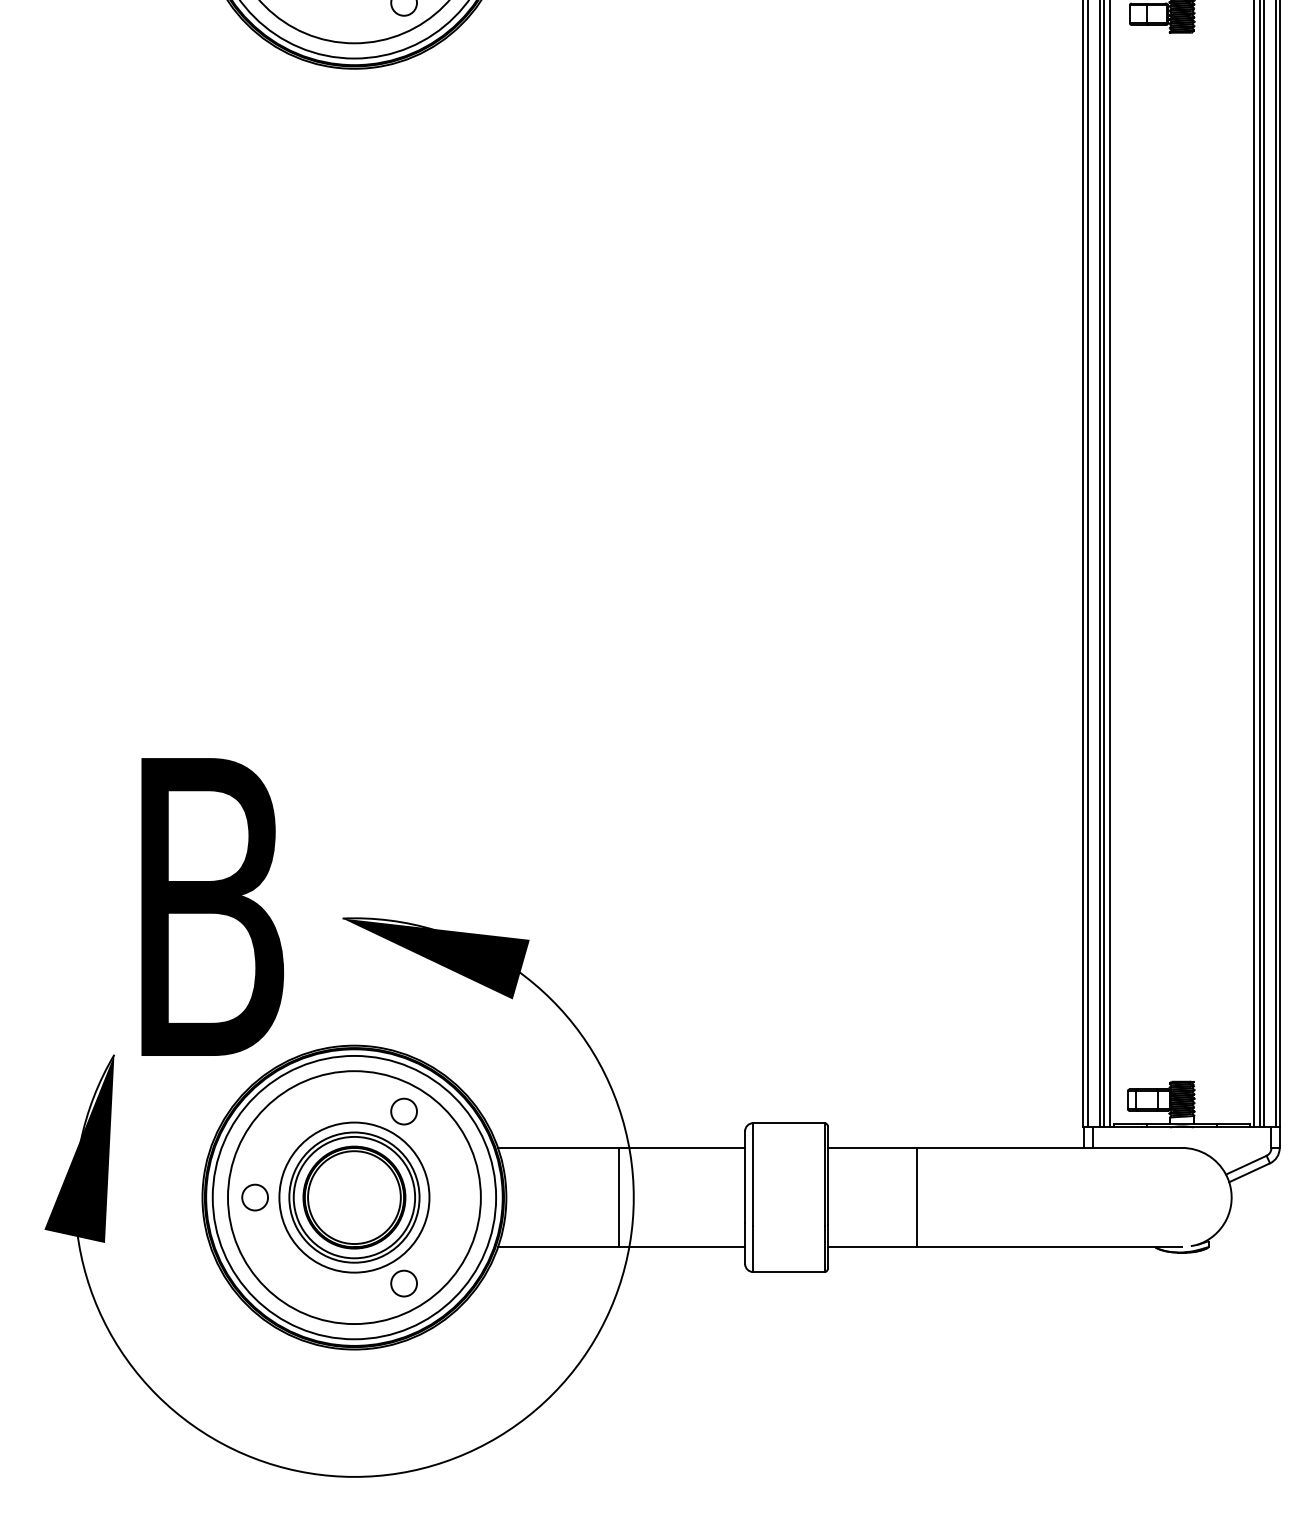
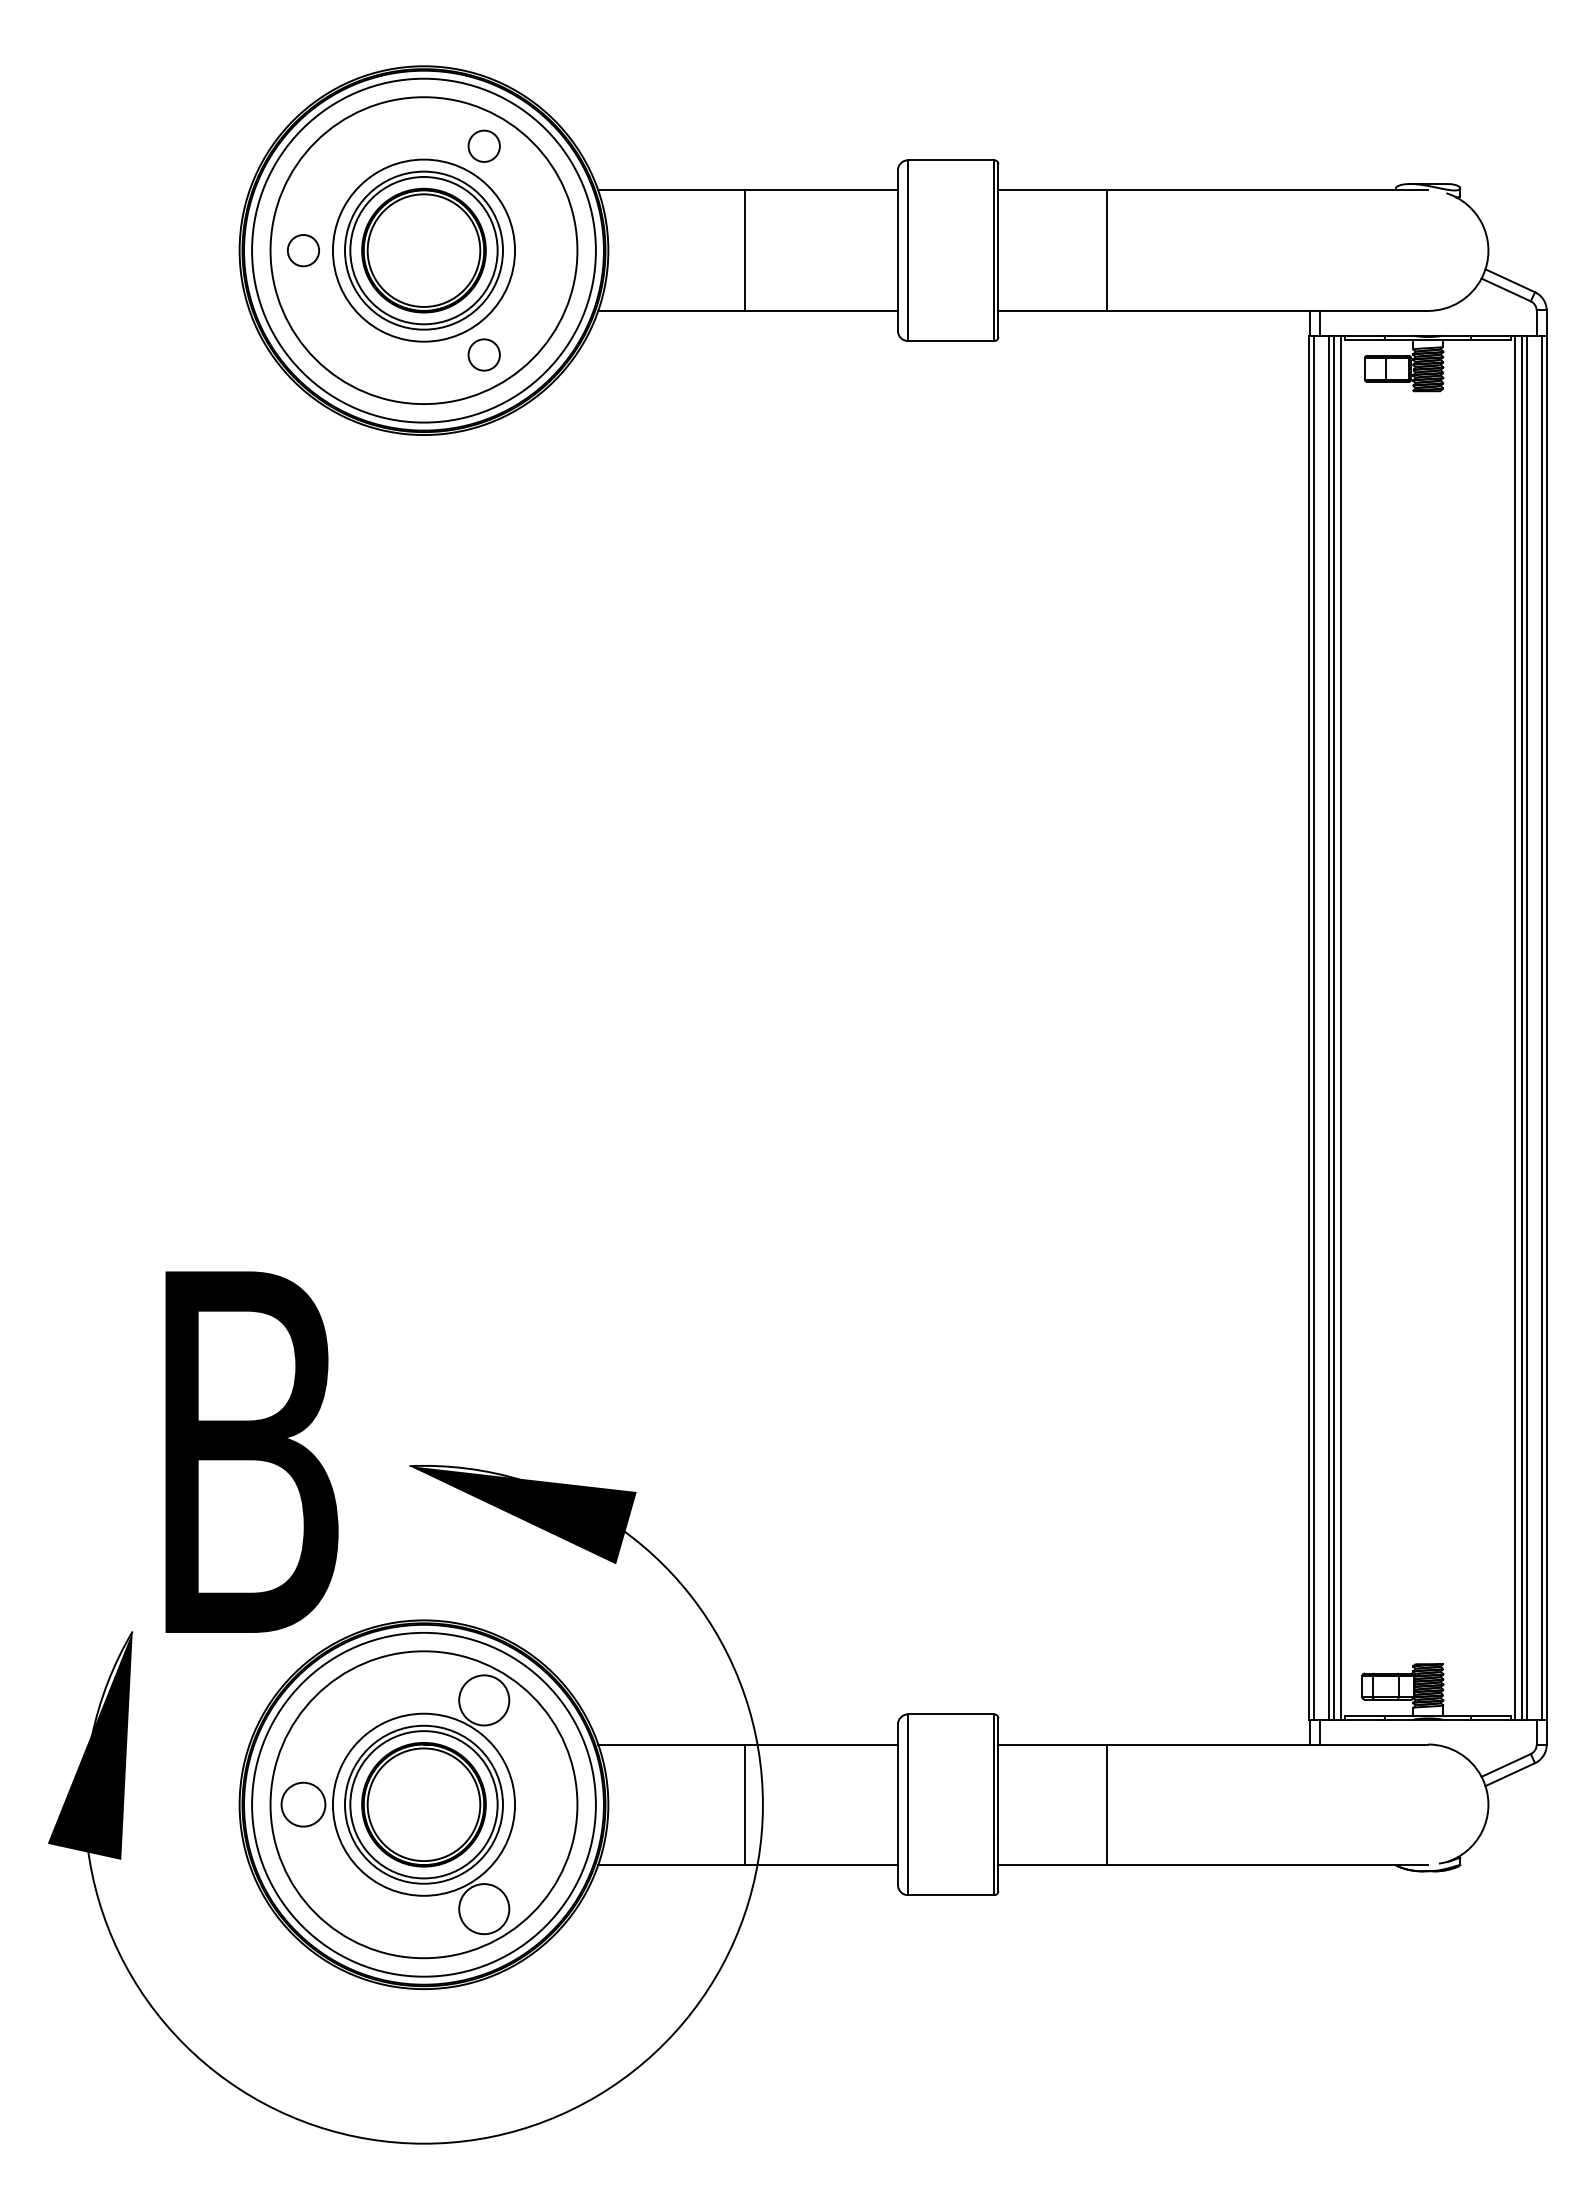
circle: (403, 1111) -> (483, 1700), size x1.6
circle: (255, 1197) -> (303, 1804), size x1.4
circle: (403, 1283) -> (483, 1908), size x1.6

